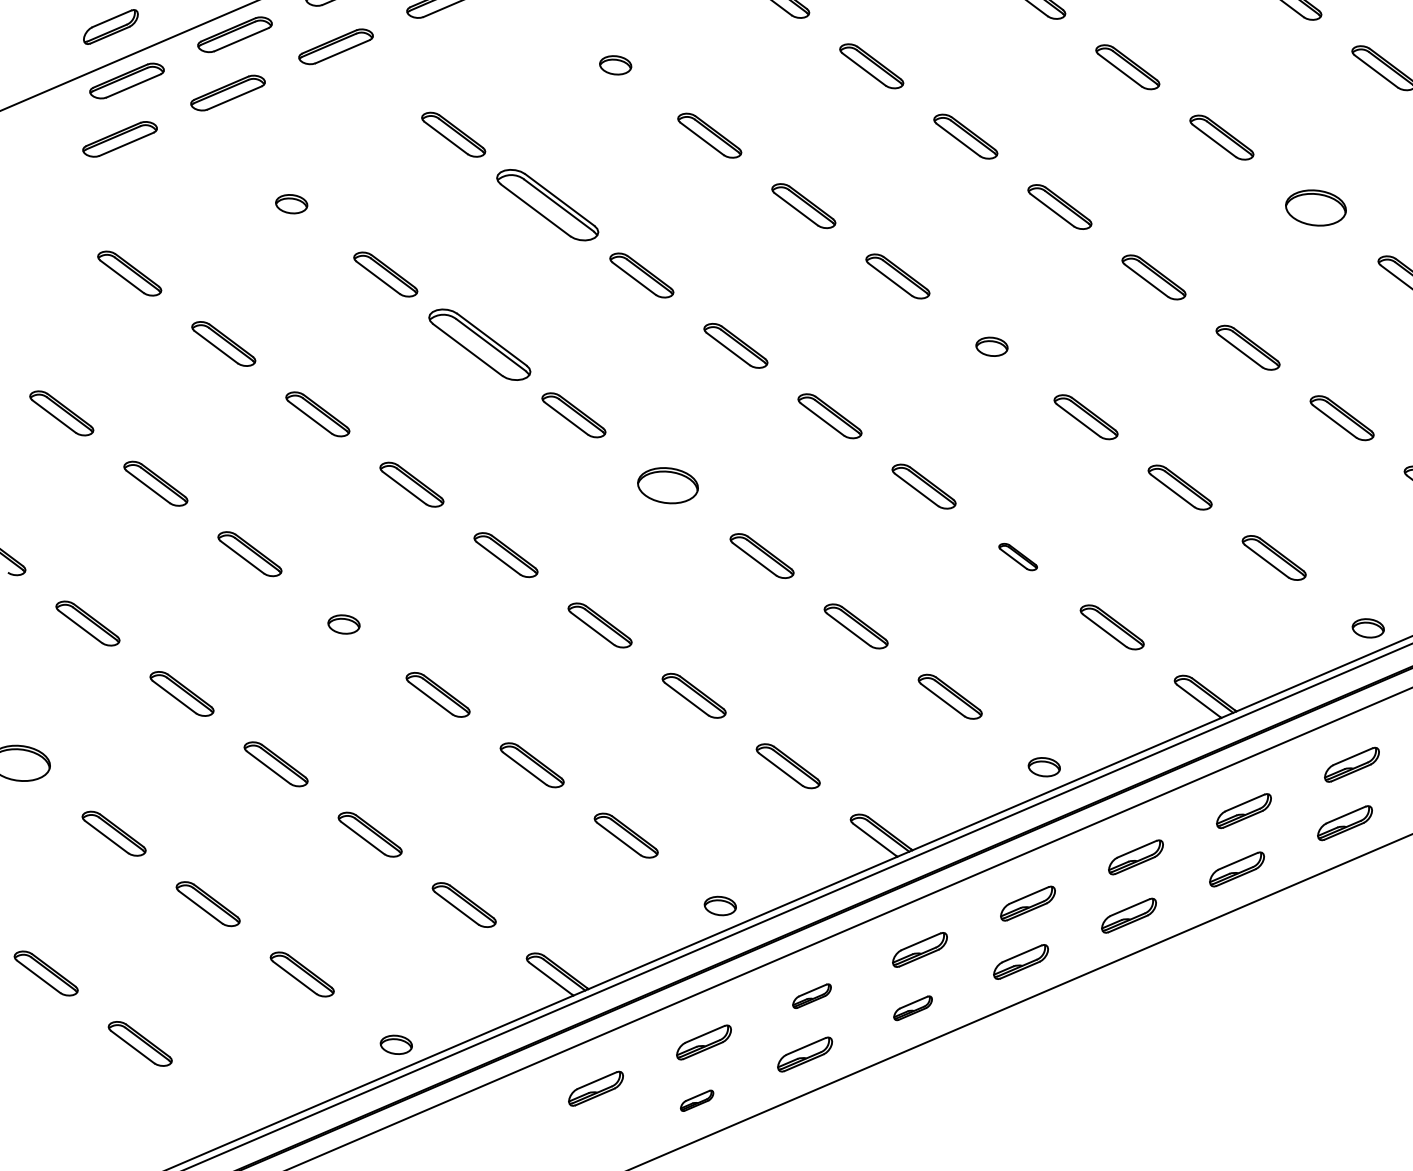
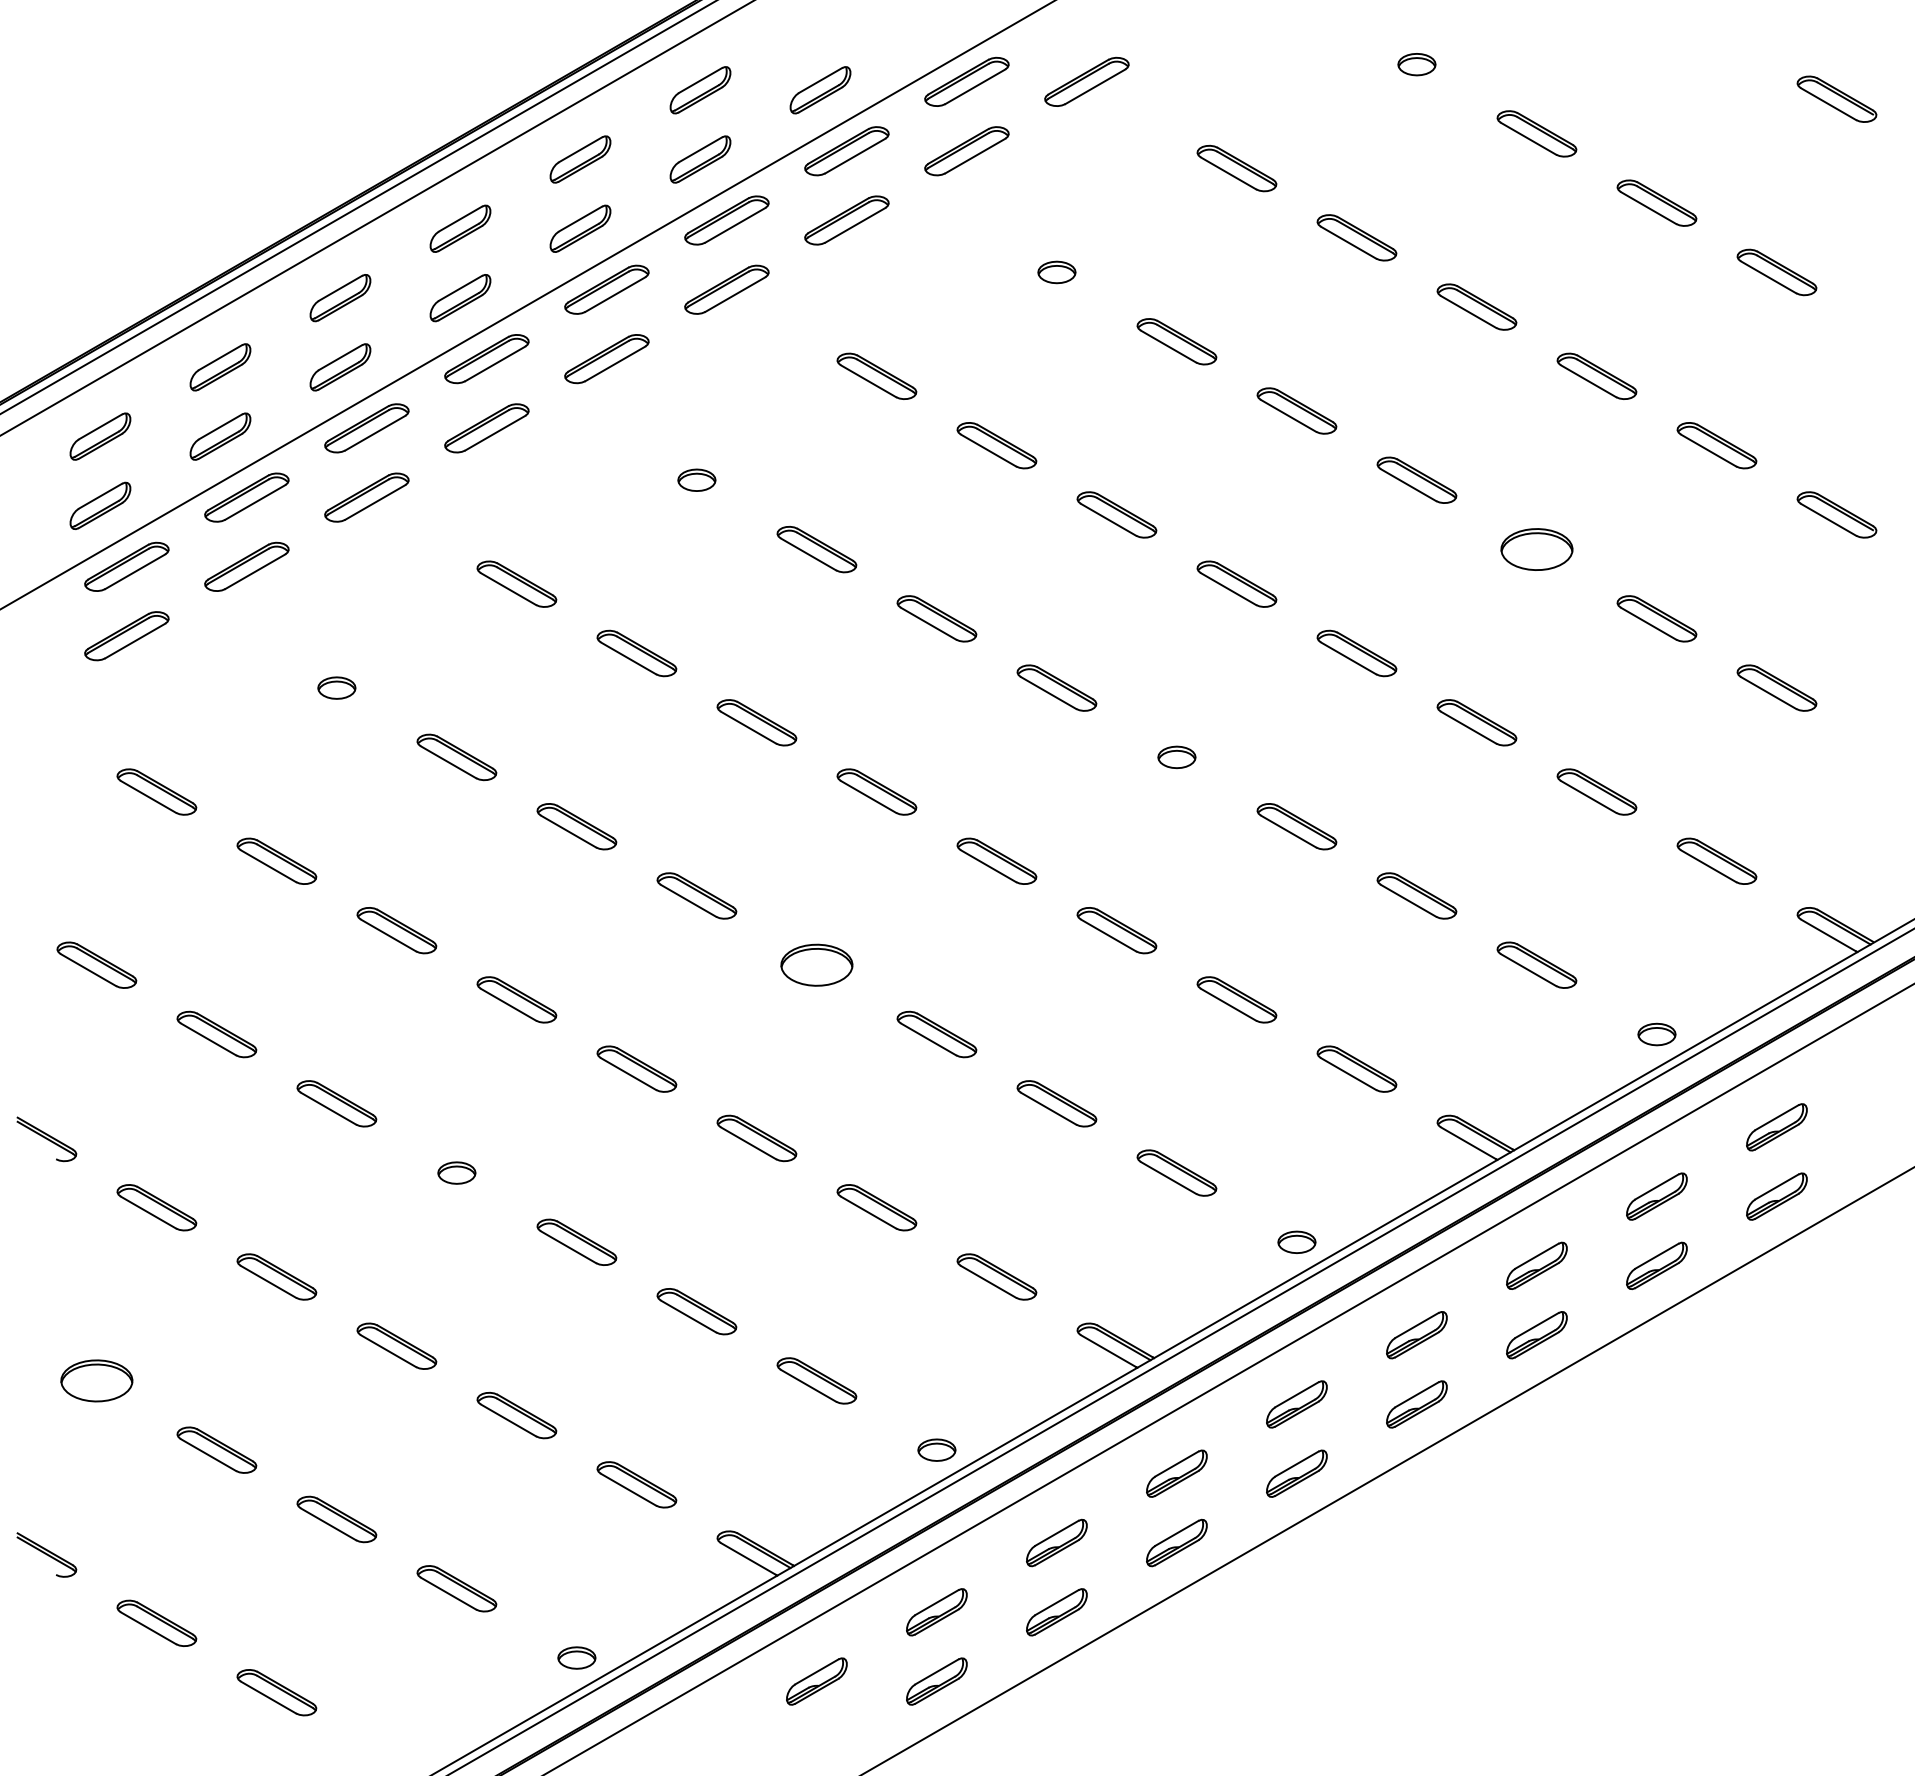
part: (547, 205) -> (636, 653), size x0.62
part: (479, 344) -> (576, 826), size x0.62
part: (1017, 556) -> (1236, 999), size x1.67
part: (811, 995) -> (1056, 1542), size x1.43
part: (912, 1007) -> (1176, 1542), size x1.43
part: (696, 1100) -> (936, 1681), size x1.67

